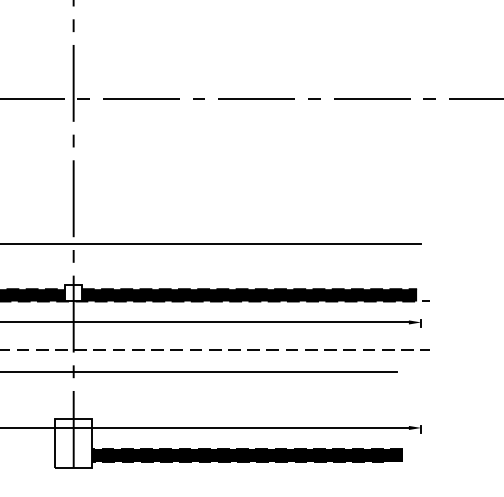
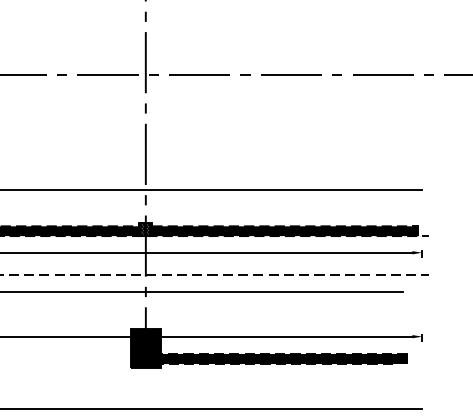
hatch: (73, 293) -> (145, 229), added
fill: (73, 442) -> (145, 348), added

